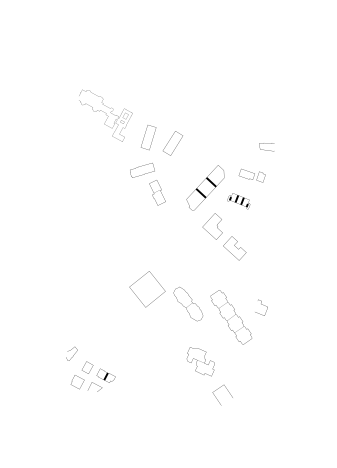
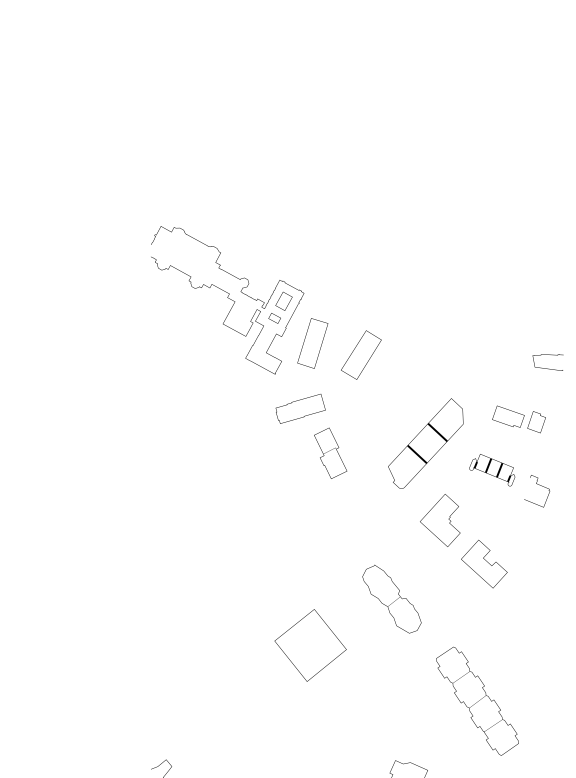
part: (105, 115) -> (227, 299), size x1.43
part: (188, 304) -> (392, 600), moved
part: (261, 307) -> (537, 490), moved

